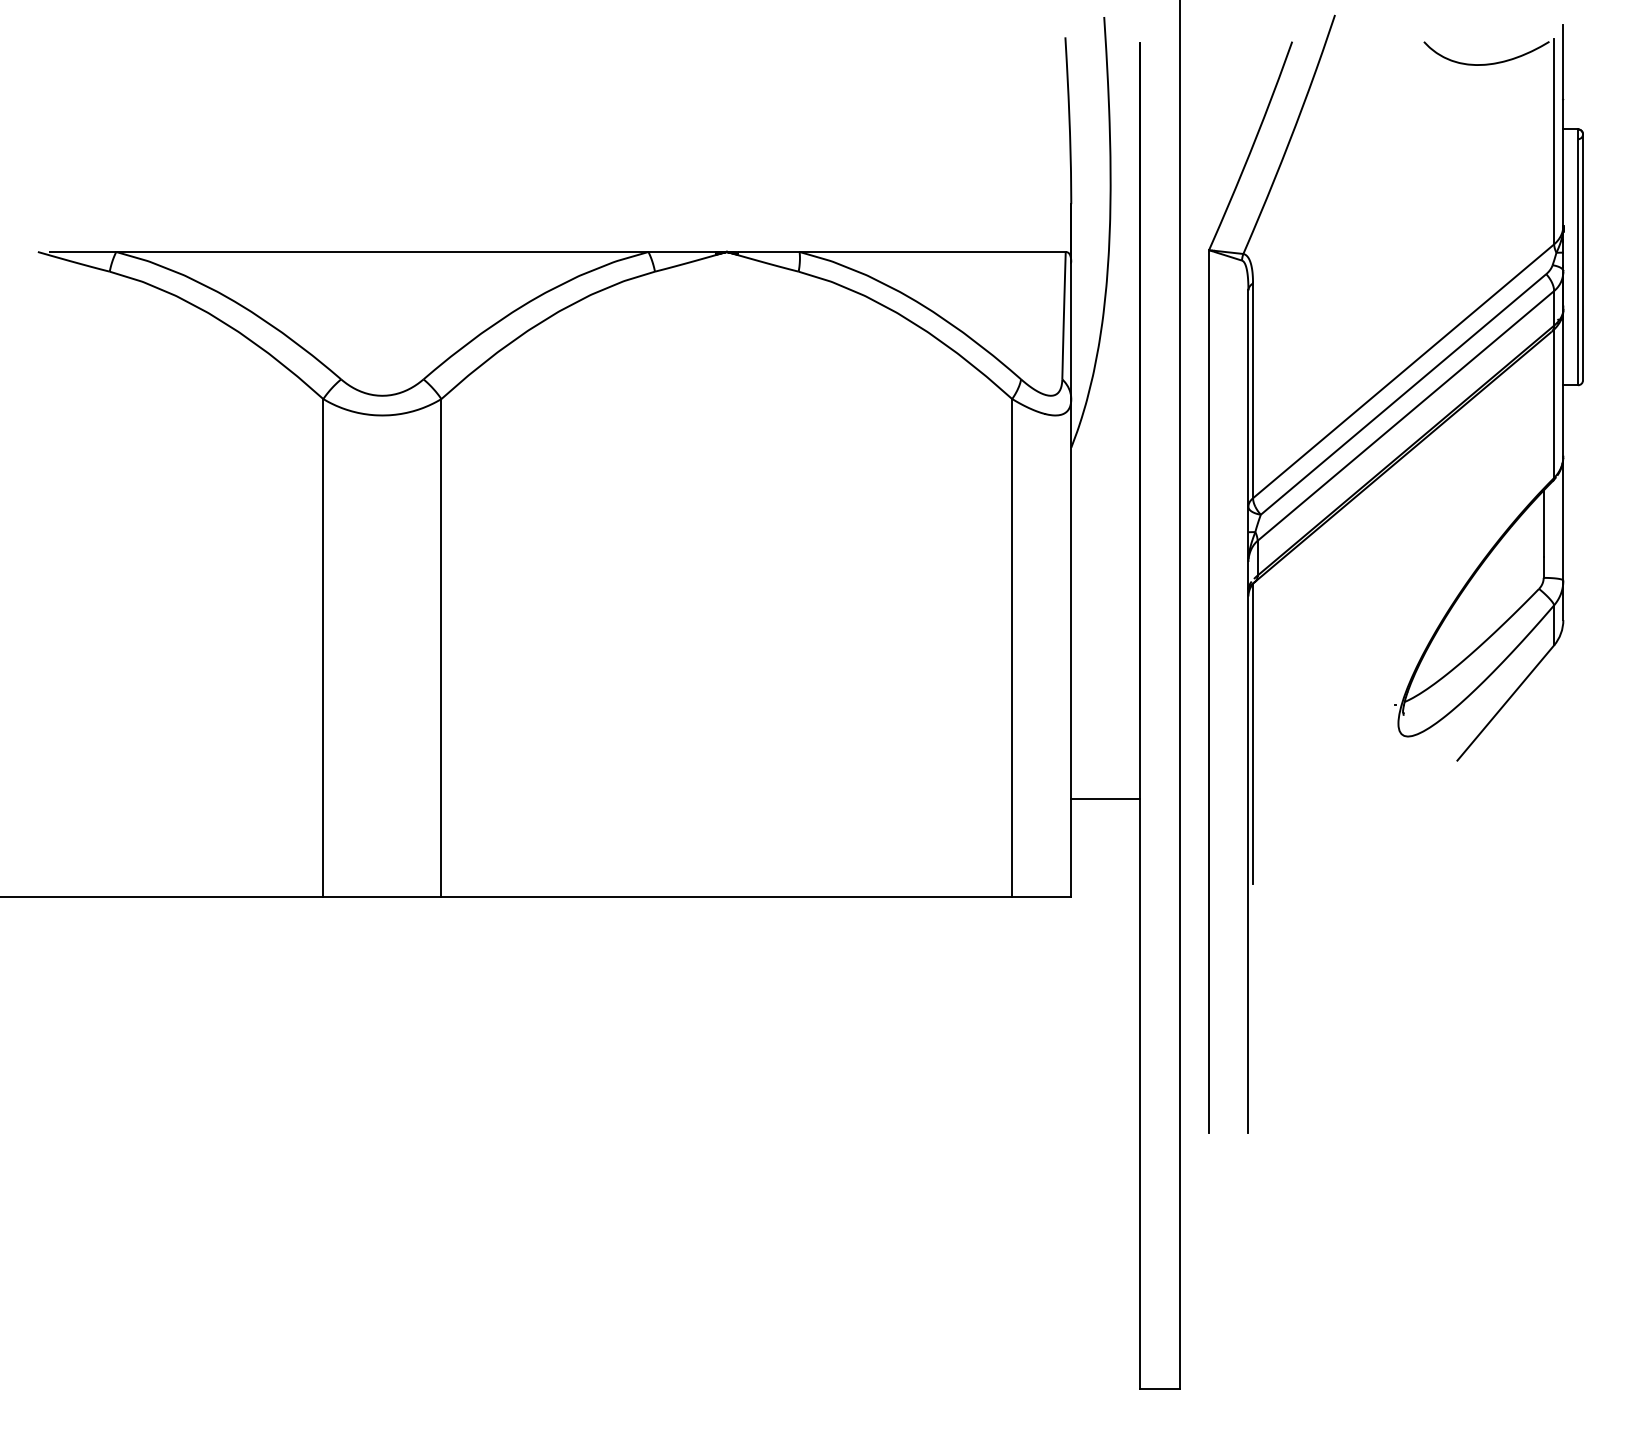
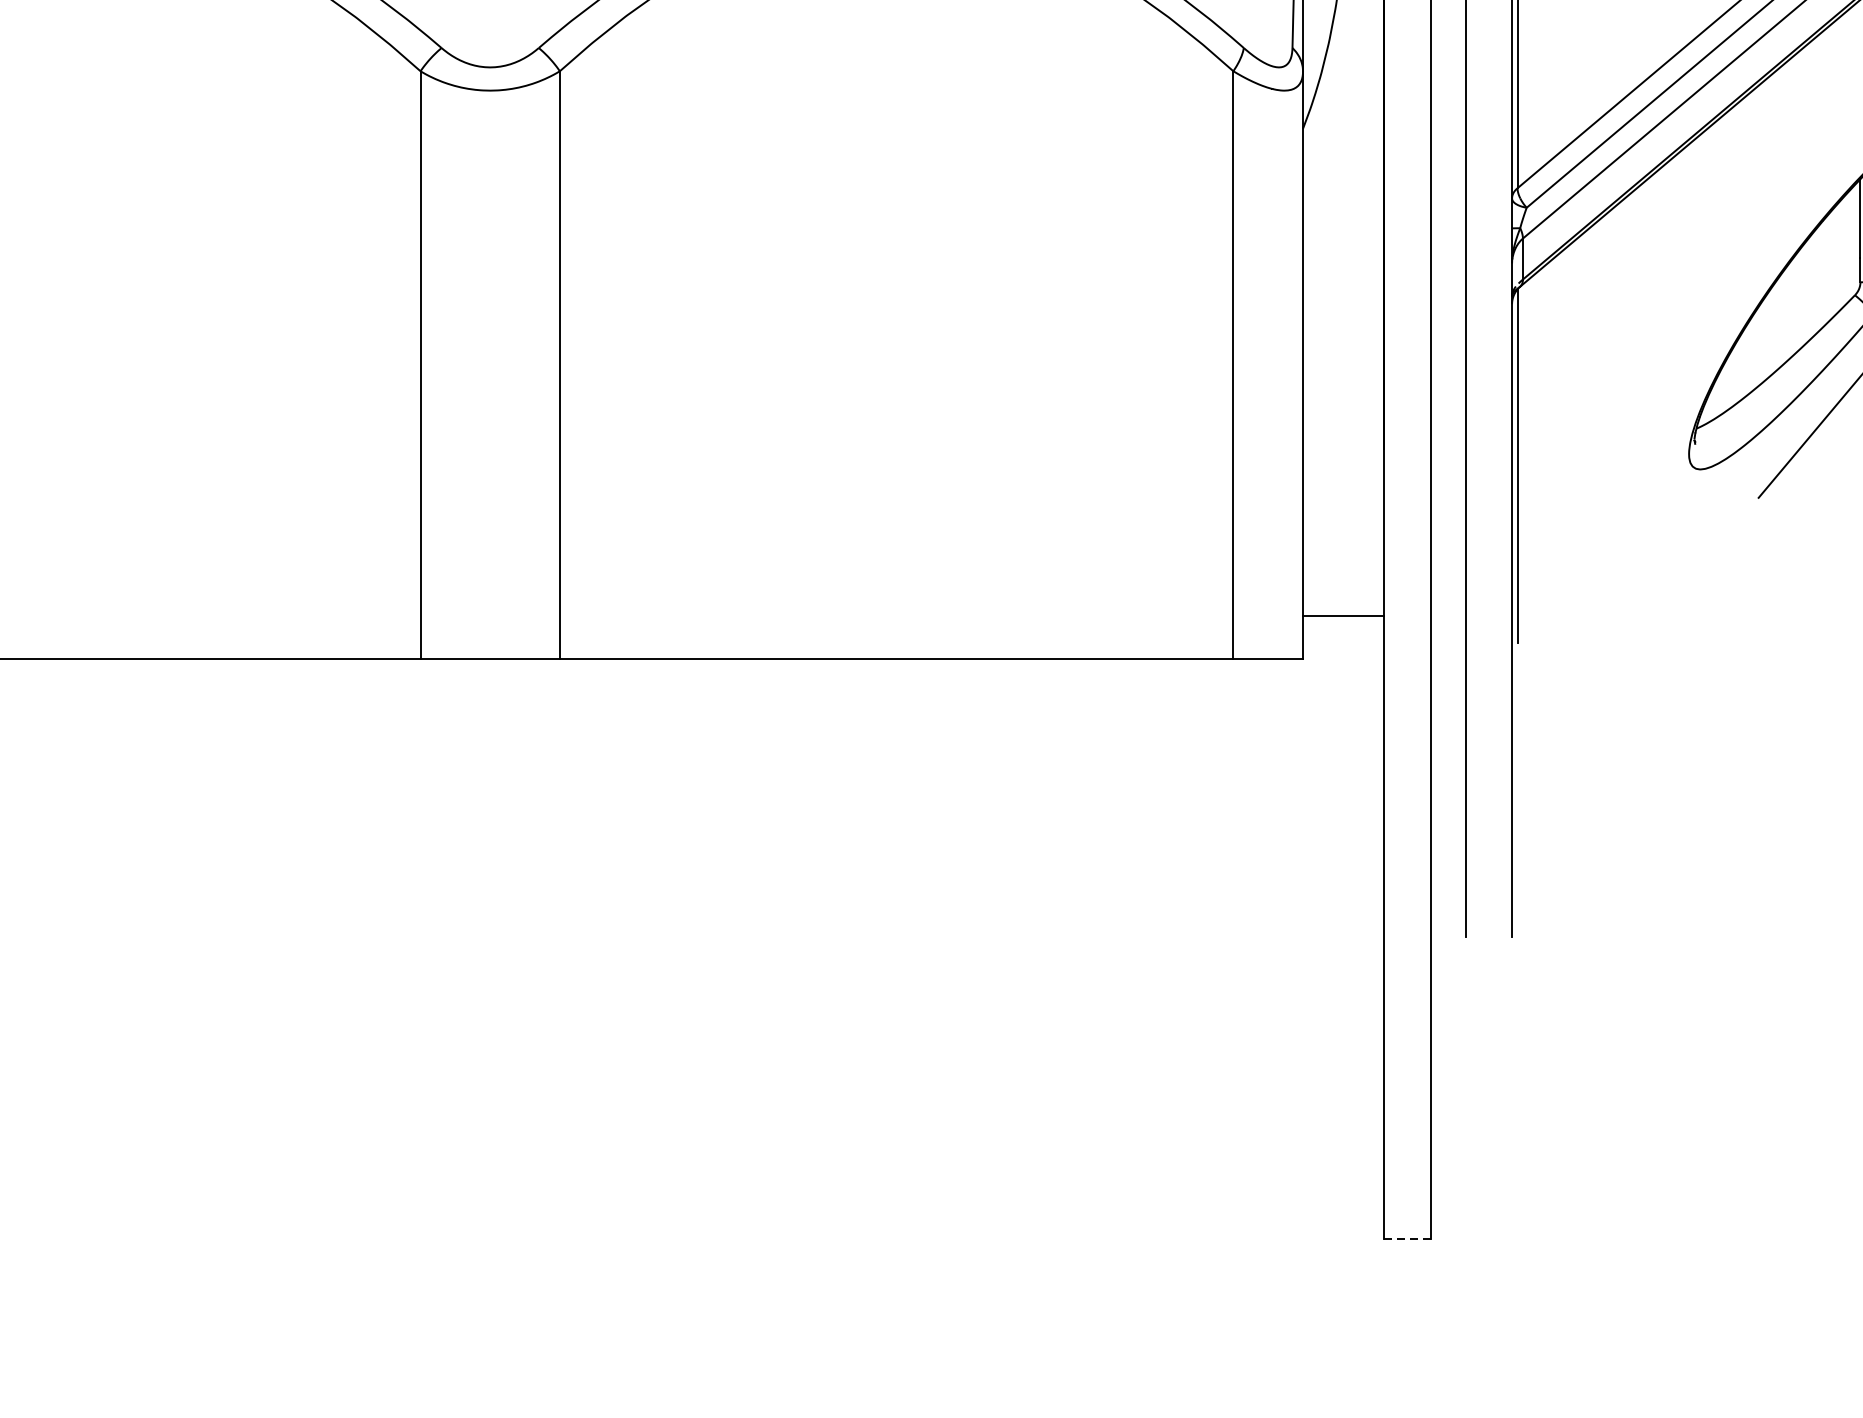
line: (1105, 798) -> (1343, 615), moved
line: (1159, 1389) -> (1407, 1239), solid -> dashed

